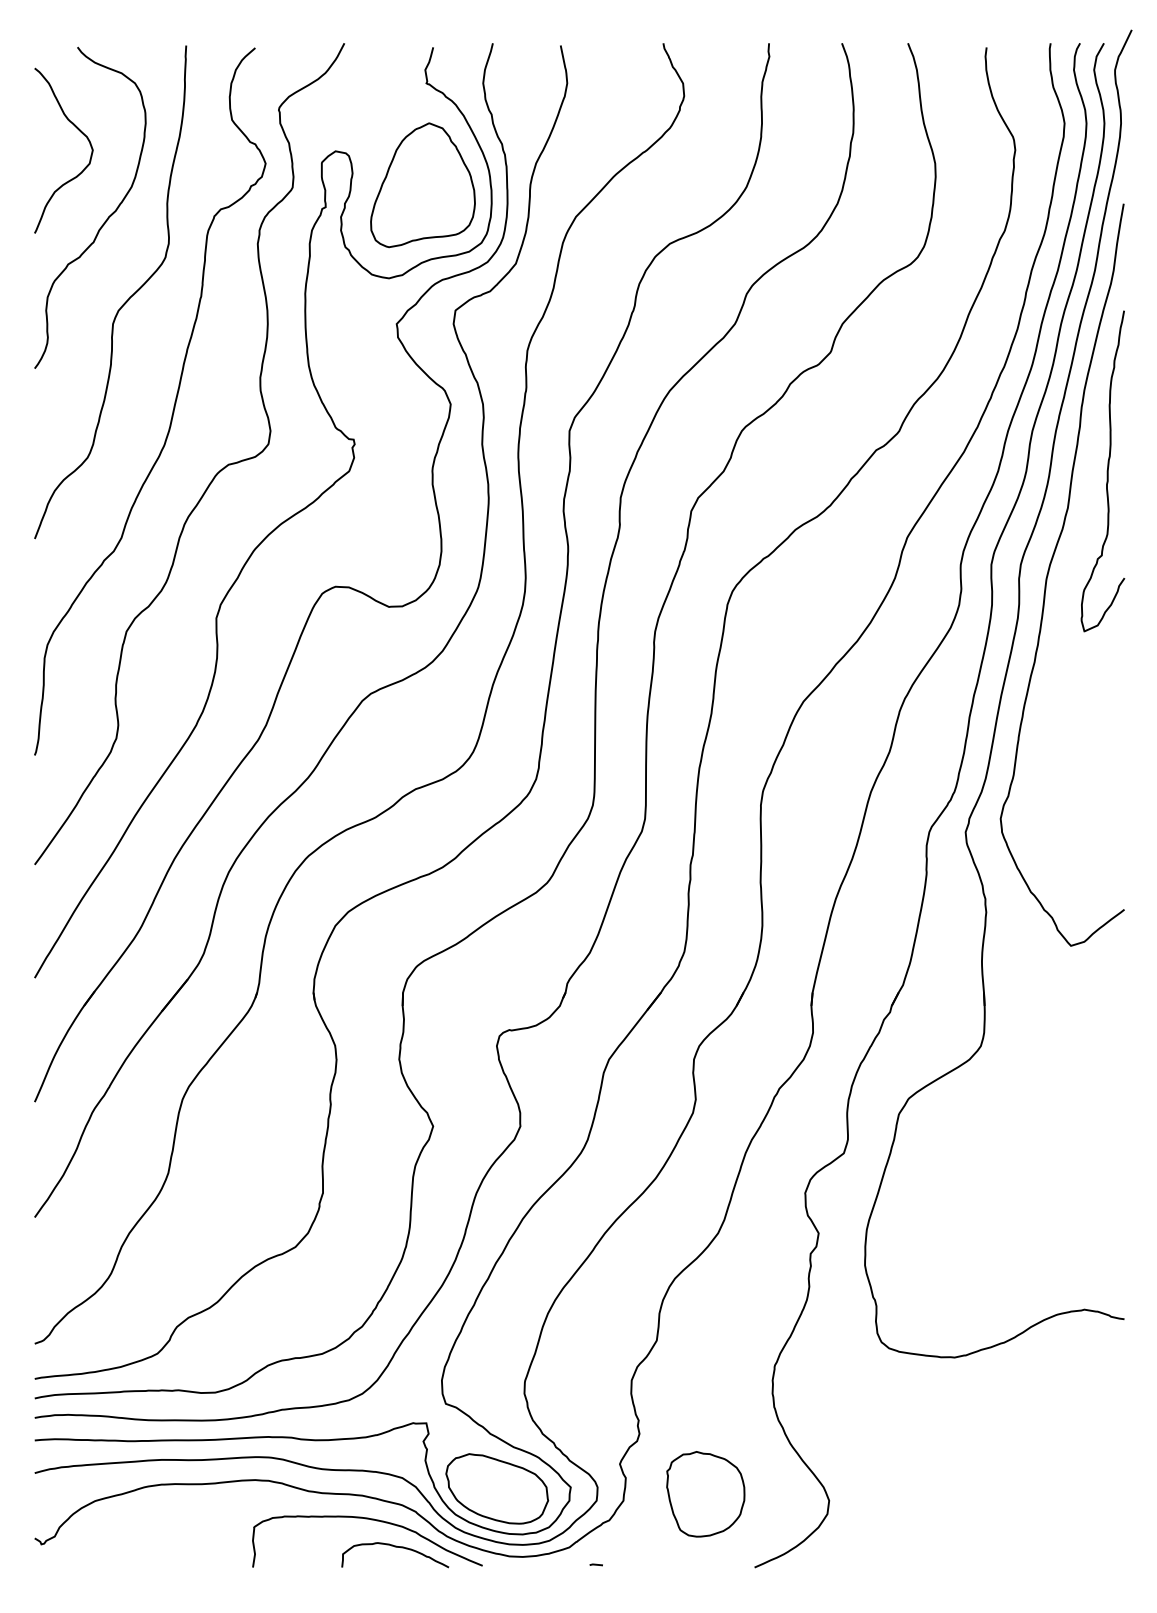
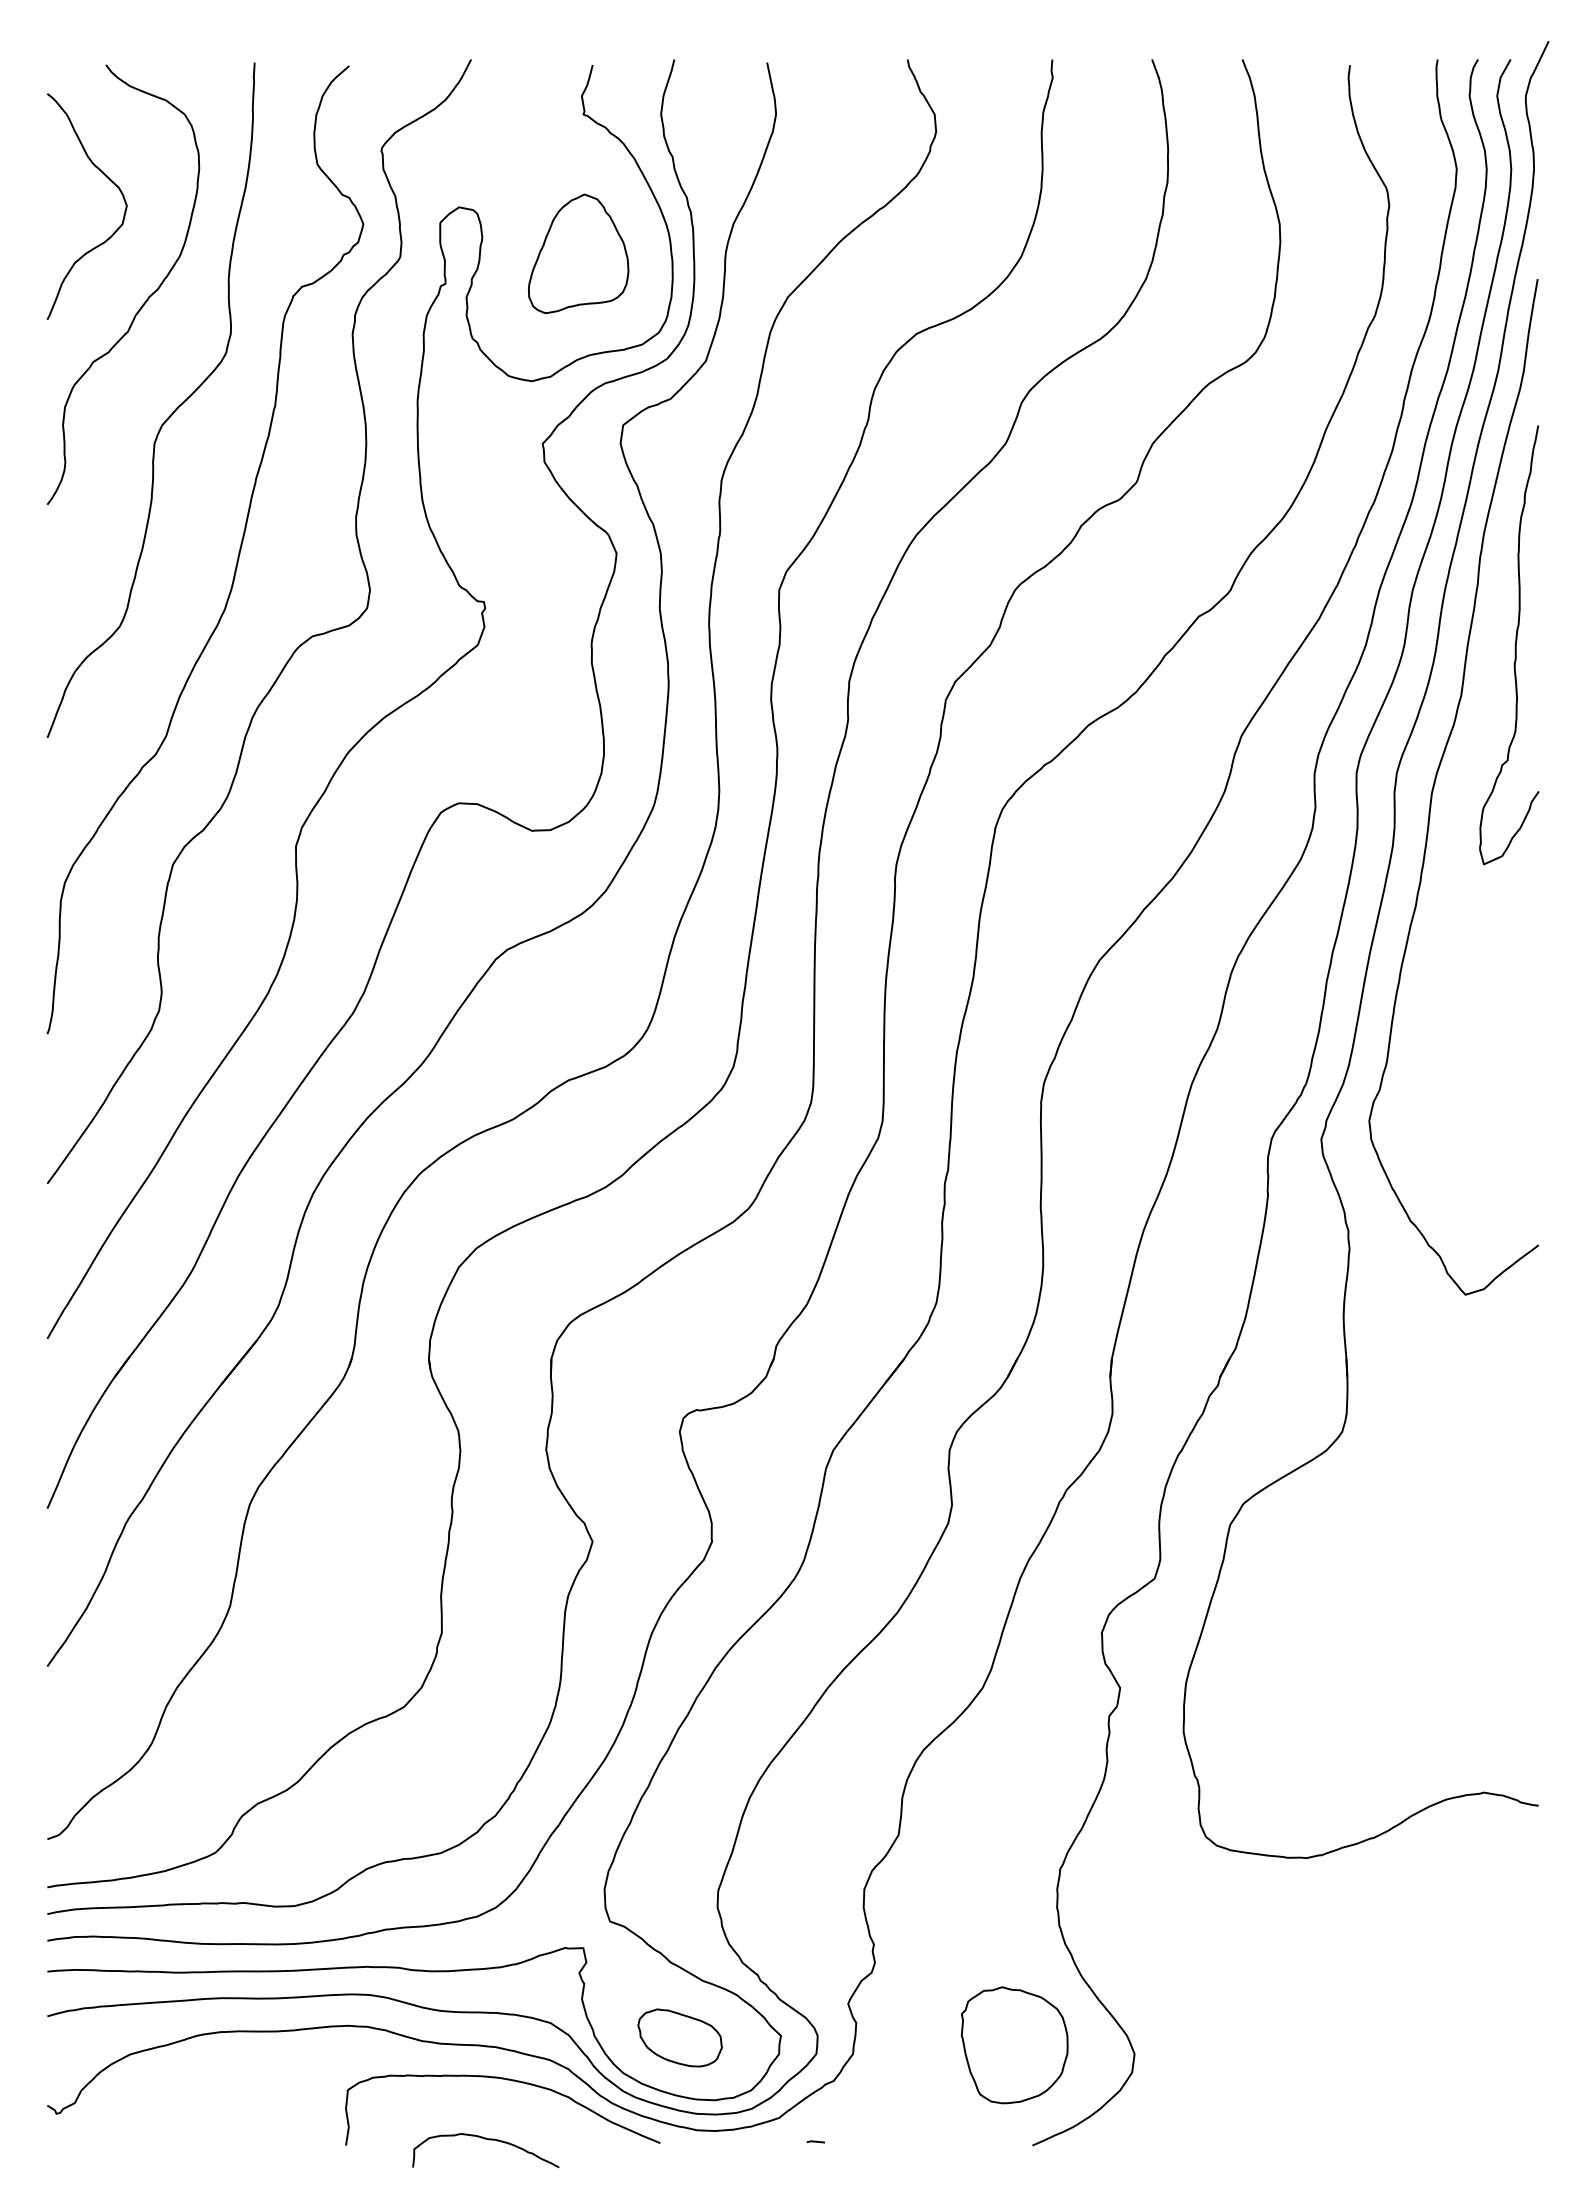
part: (422, 185) -> (578, 253), size x0.7
part: (496, 1488) -> (679, 2037), size x0.6
part: (705, 1494) -> (1014, 2045), moved
curve: (397, 1547) -> (488, 2140), moved

